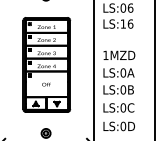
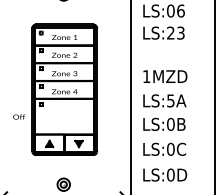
text: (126, 23) -> (175, 32), LS:16 -> LS:23
text: (123, 72) -> (170, 100), LS:0A -> LS:5A
text: (46, 84) -> (19, 116), moved

